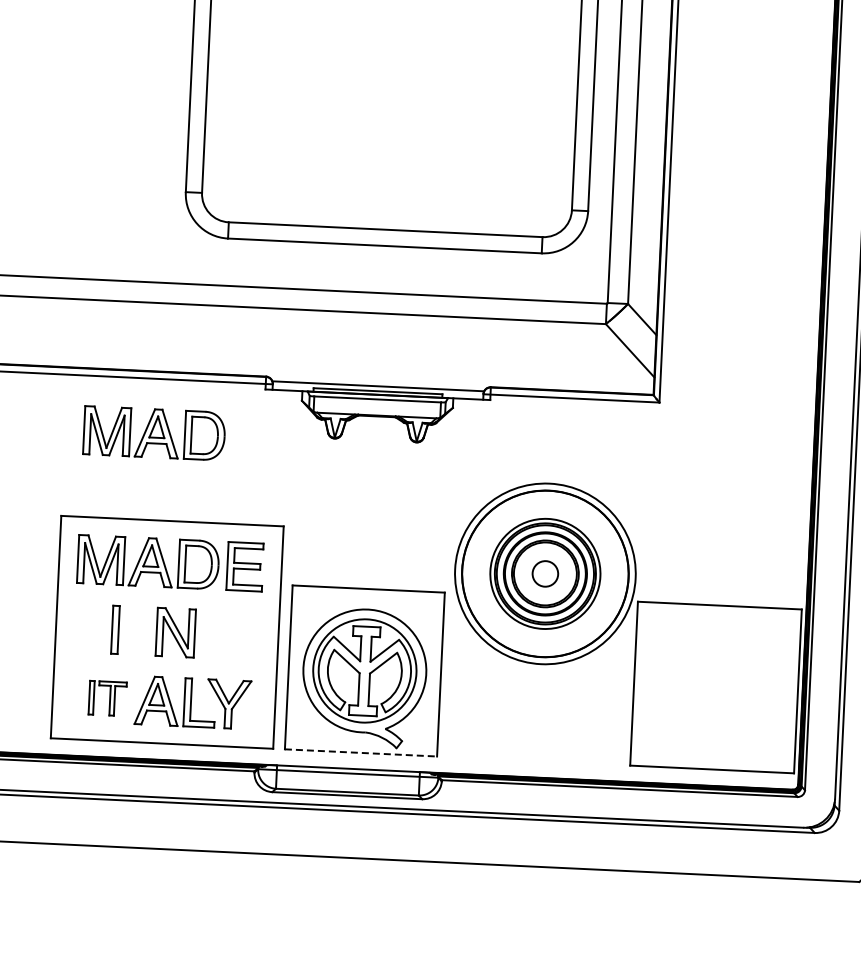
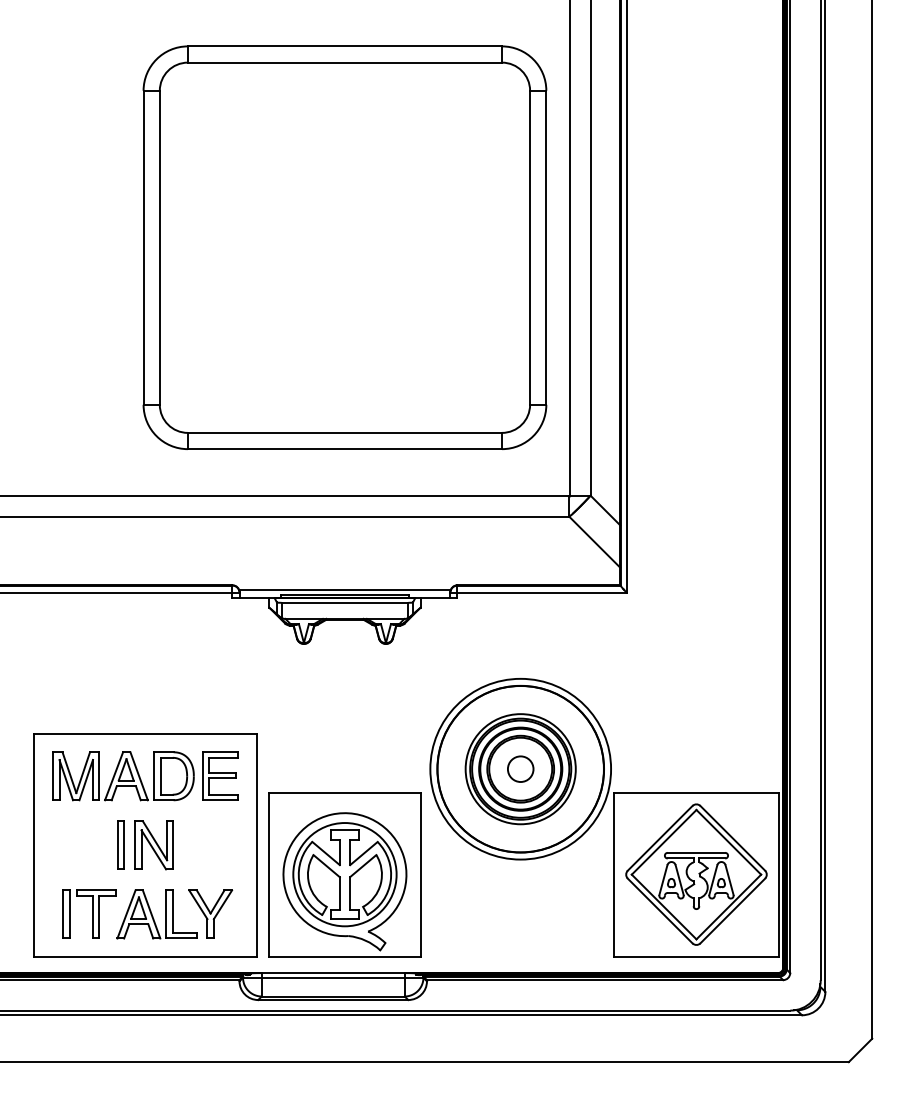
part: (154, 433) -> (123, 647), removed
part: (115, 629) -> (120, 844), moved
part: (716, 687) -> (696, 874), added
part: (107, 697) -> (89, 913), size x1.43
line: (361, 752) -> (345, 956), dashed -> solid

